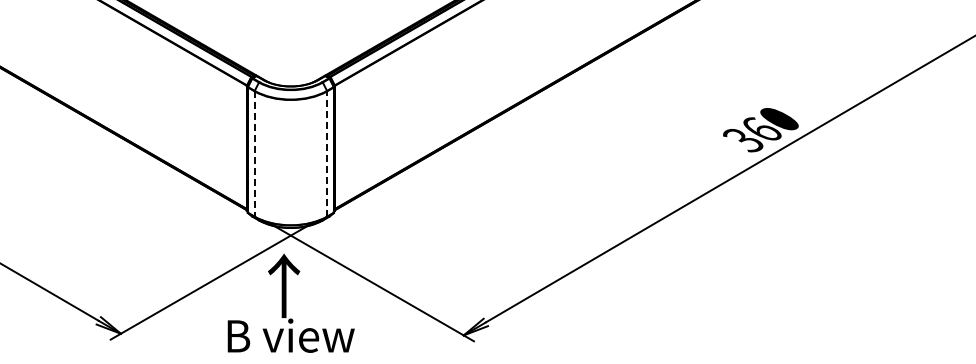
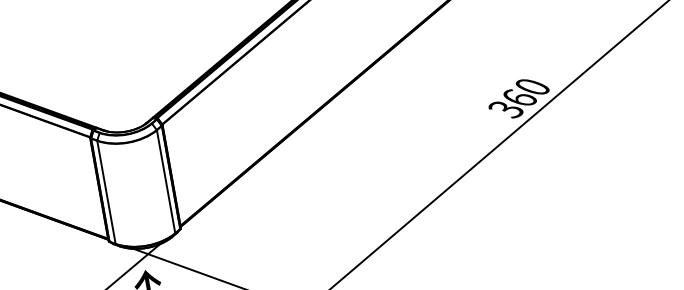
line: (254, 153) -> (106, 192), dashed -> solid
line: (327, 153) -> (166, 181), dashed -> solid

